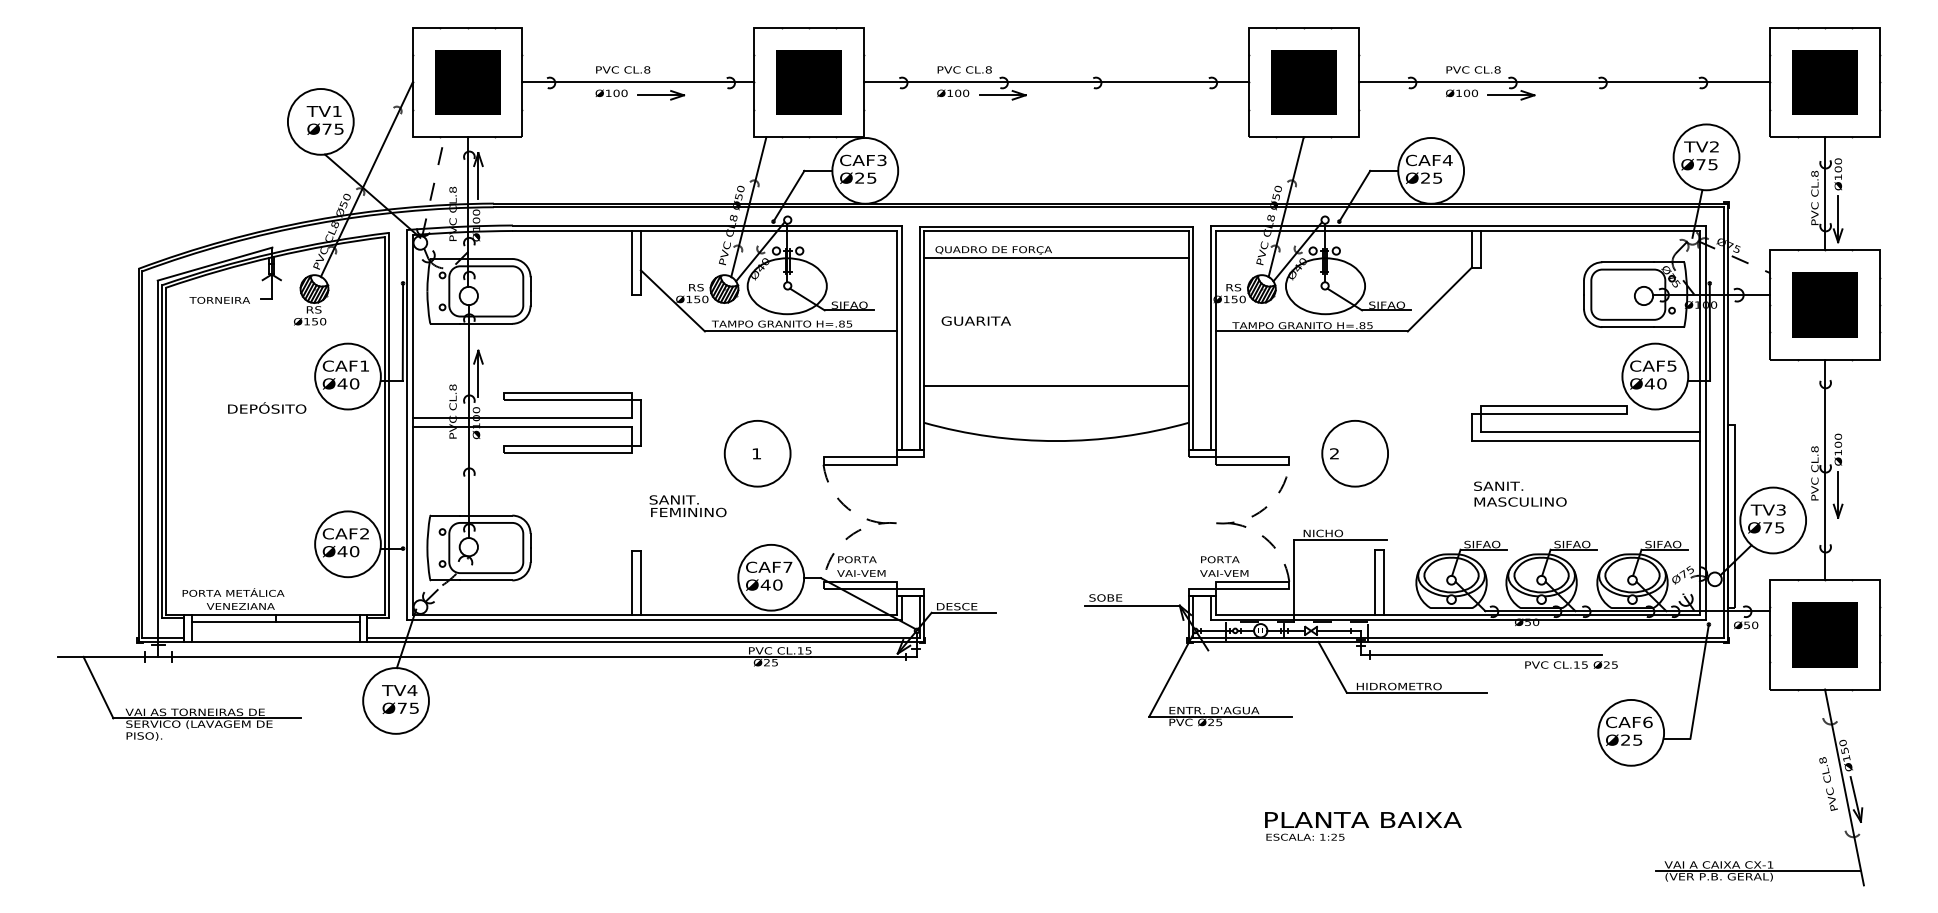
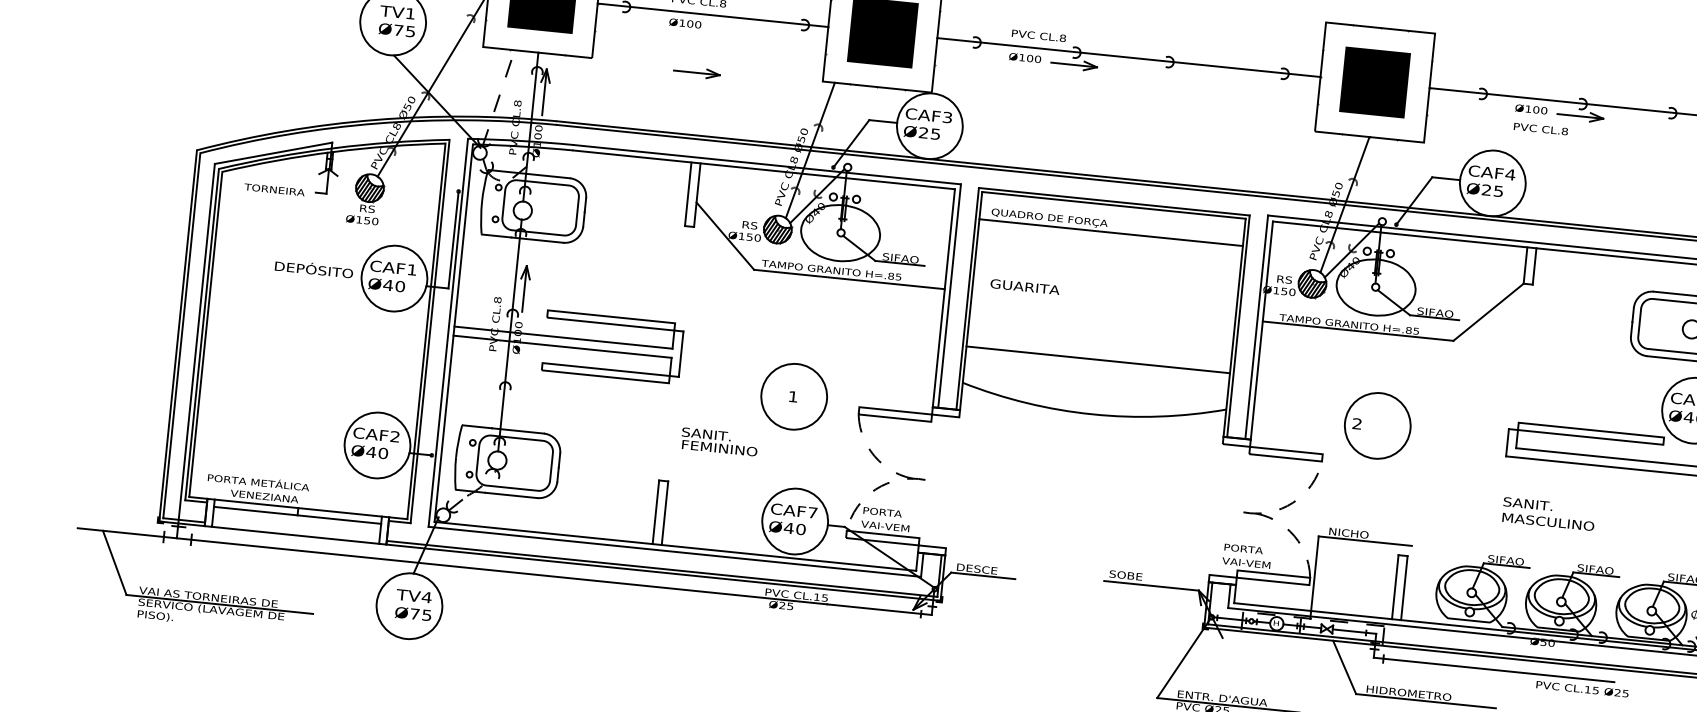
text: (1473, 69) -> (1540, 128), moved
part: (661, 95) -> (697, 73), moved
text: (267, 407) -> (314, 268), moved
part: (1354, 453) -> (1377, 425), moved

